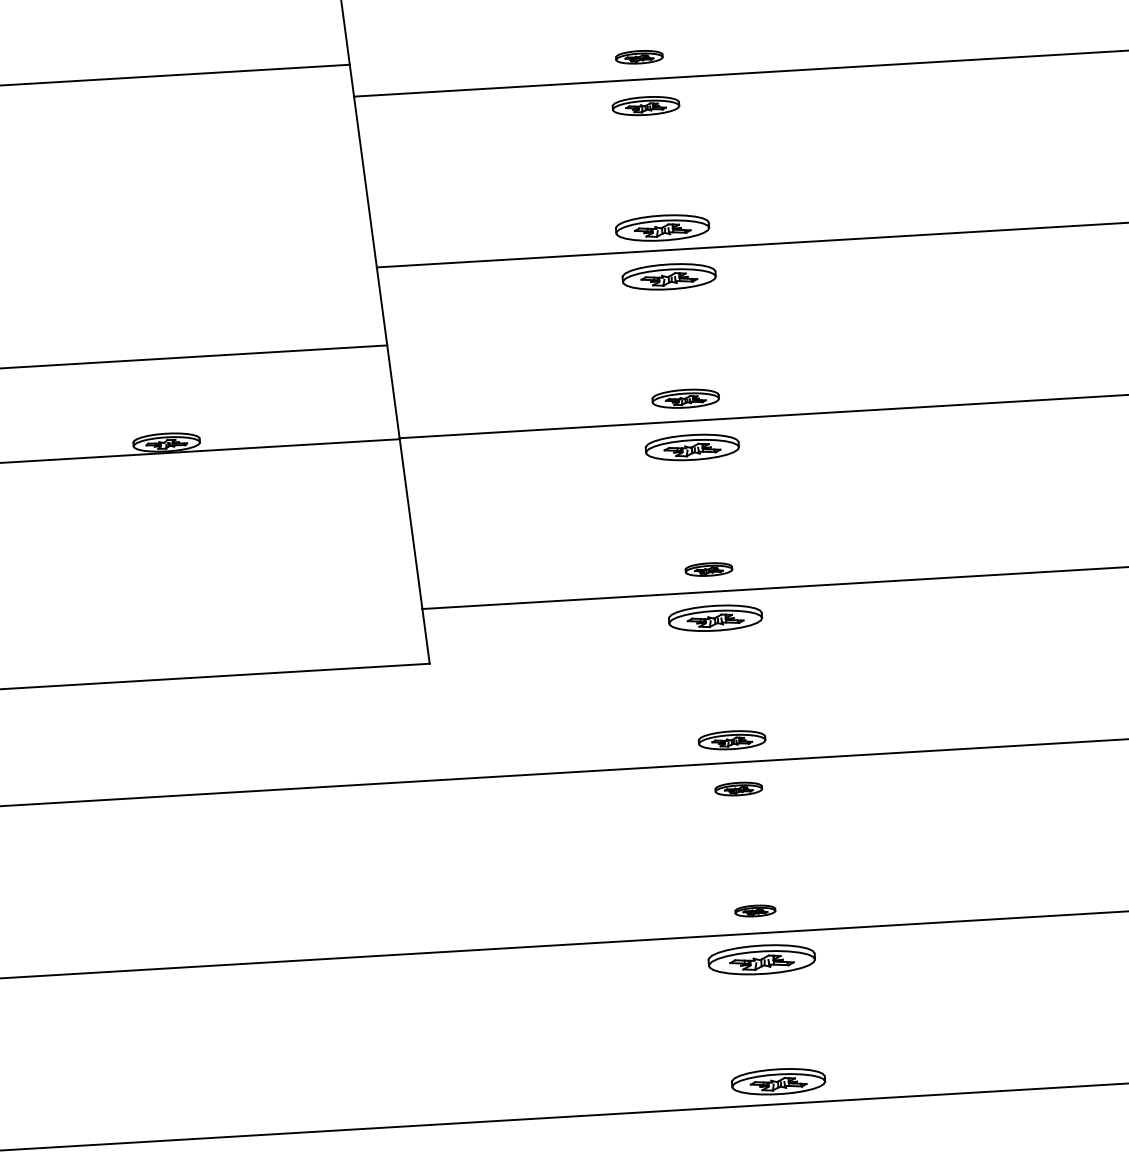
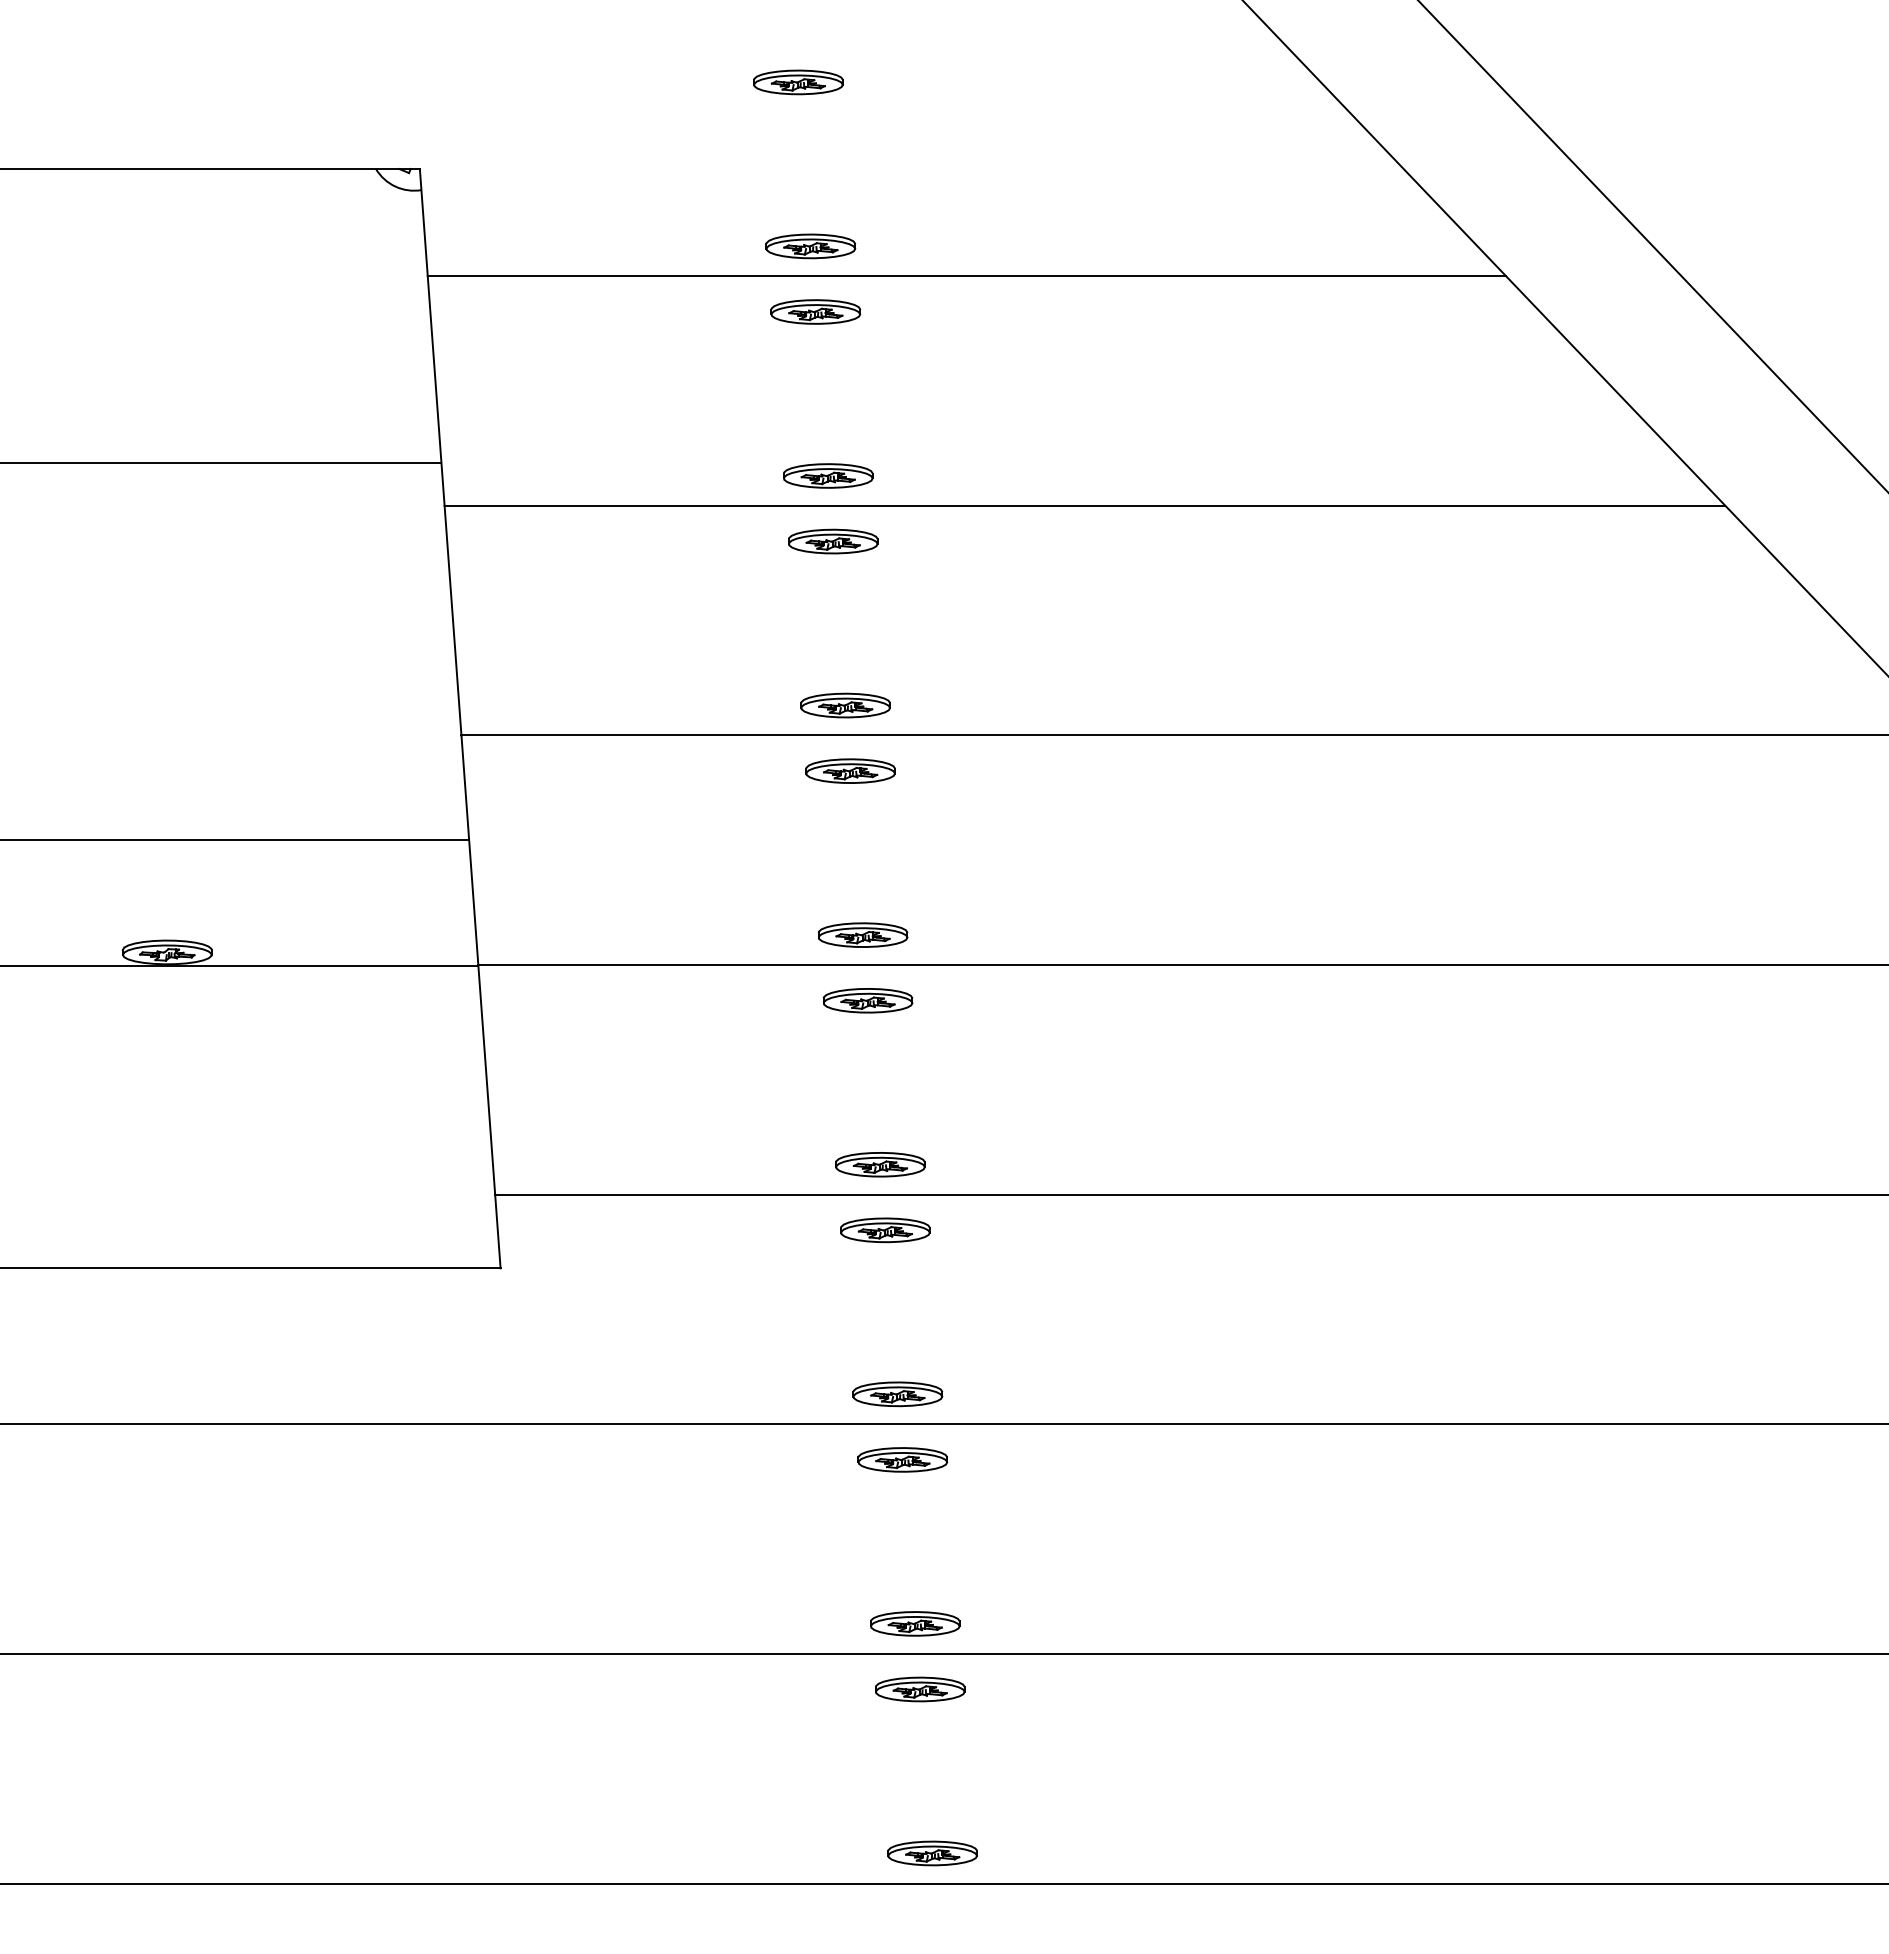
part: (639, 56) -> (828, 475), size x1.43
part: (662, 227) -> (845, 705), size x0.71
part: (669, 276) -> (850, 770), size x0.71
part: (691, 447) -> (867, 1000), size x0.71
part: (708, 569) -> (880, 1164), size x1.43
part: (715, 618) -> (885, 1230), size x0.71
part: (738, 788) -> (902, 1459), size x1.43
part: (755, 910) -> (915, 1623), size x1.67
part: (762, 959) -> (920, 1689), size x0.62
part: (778, 1081) -> (932, 1853), size x0.71

